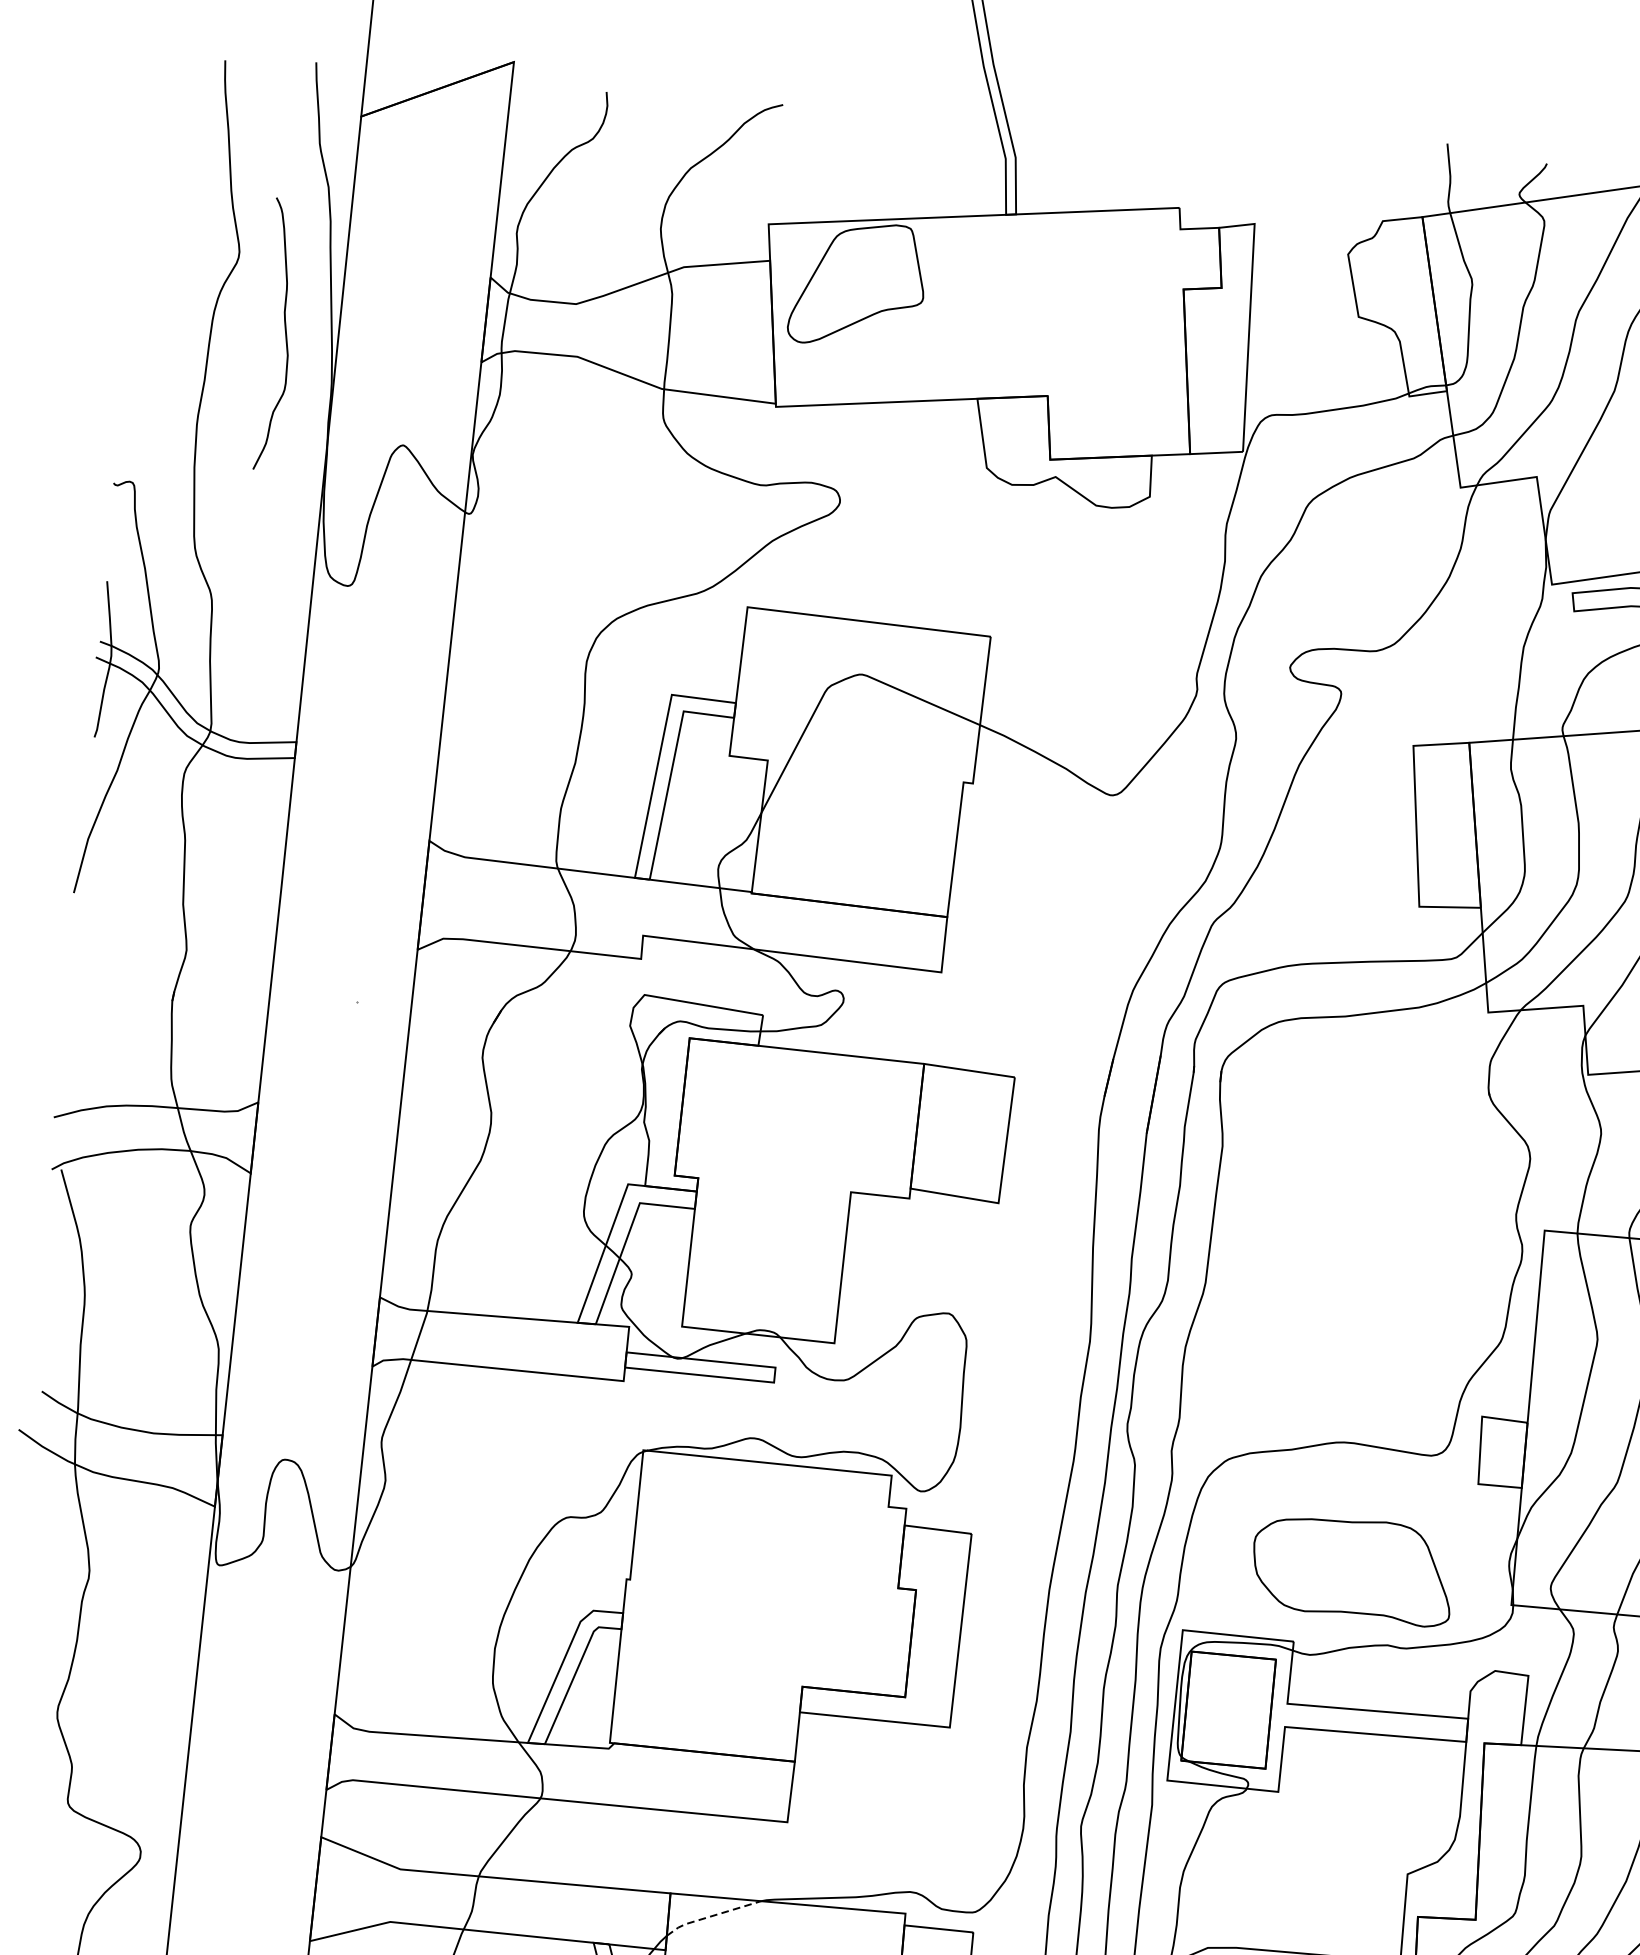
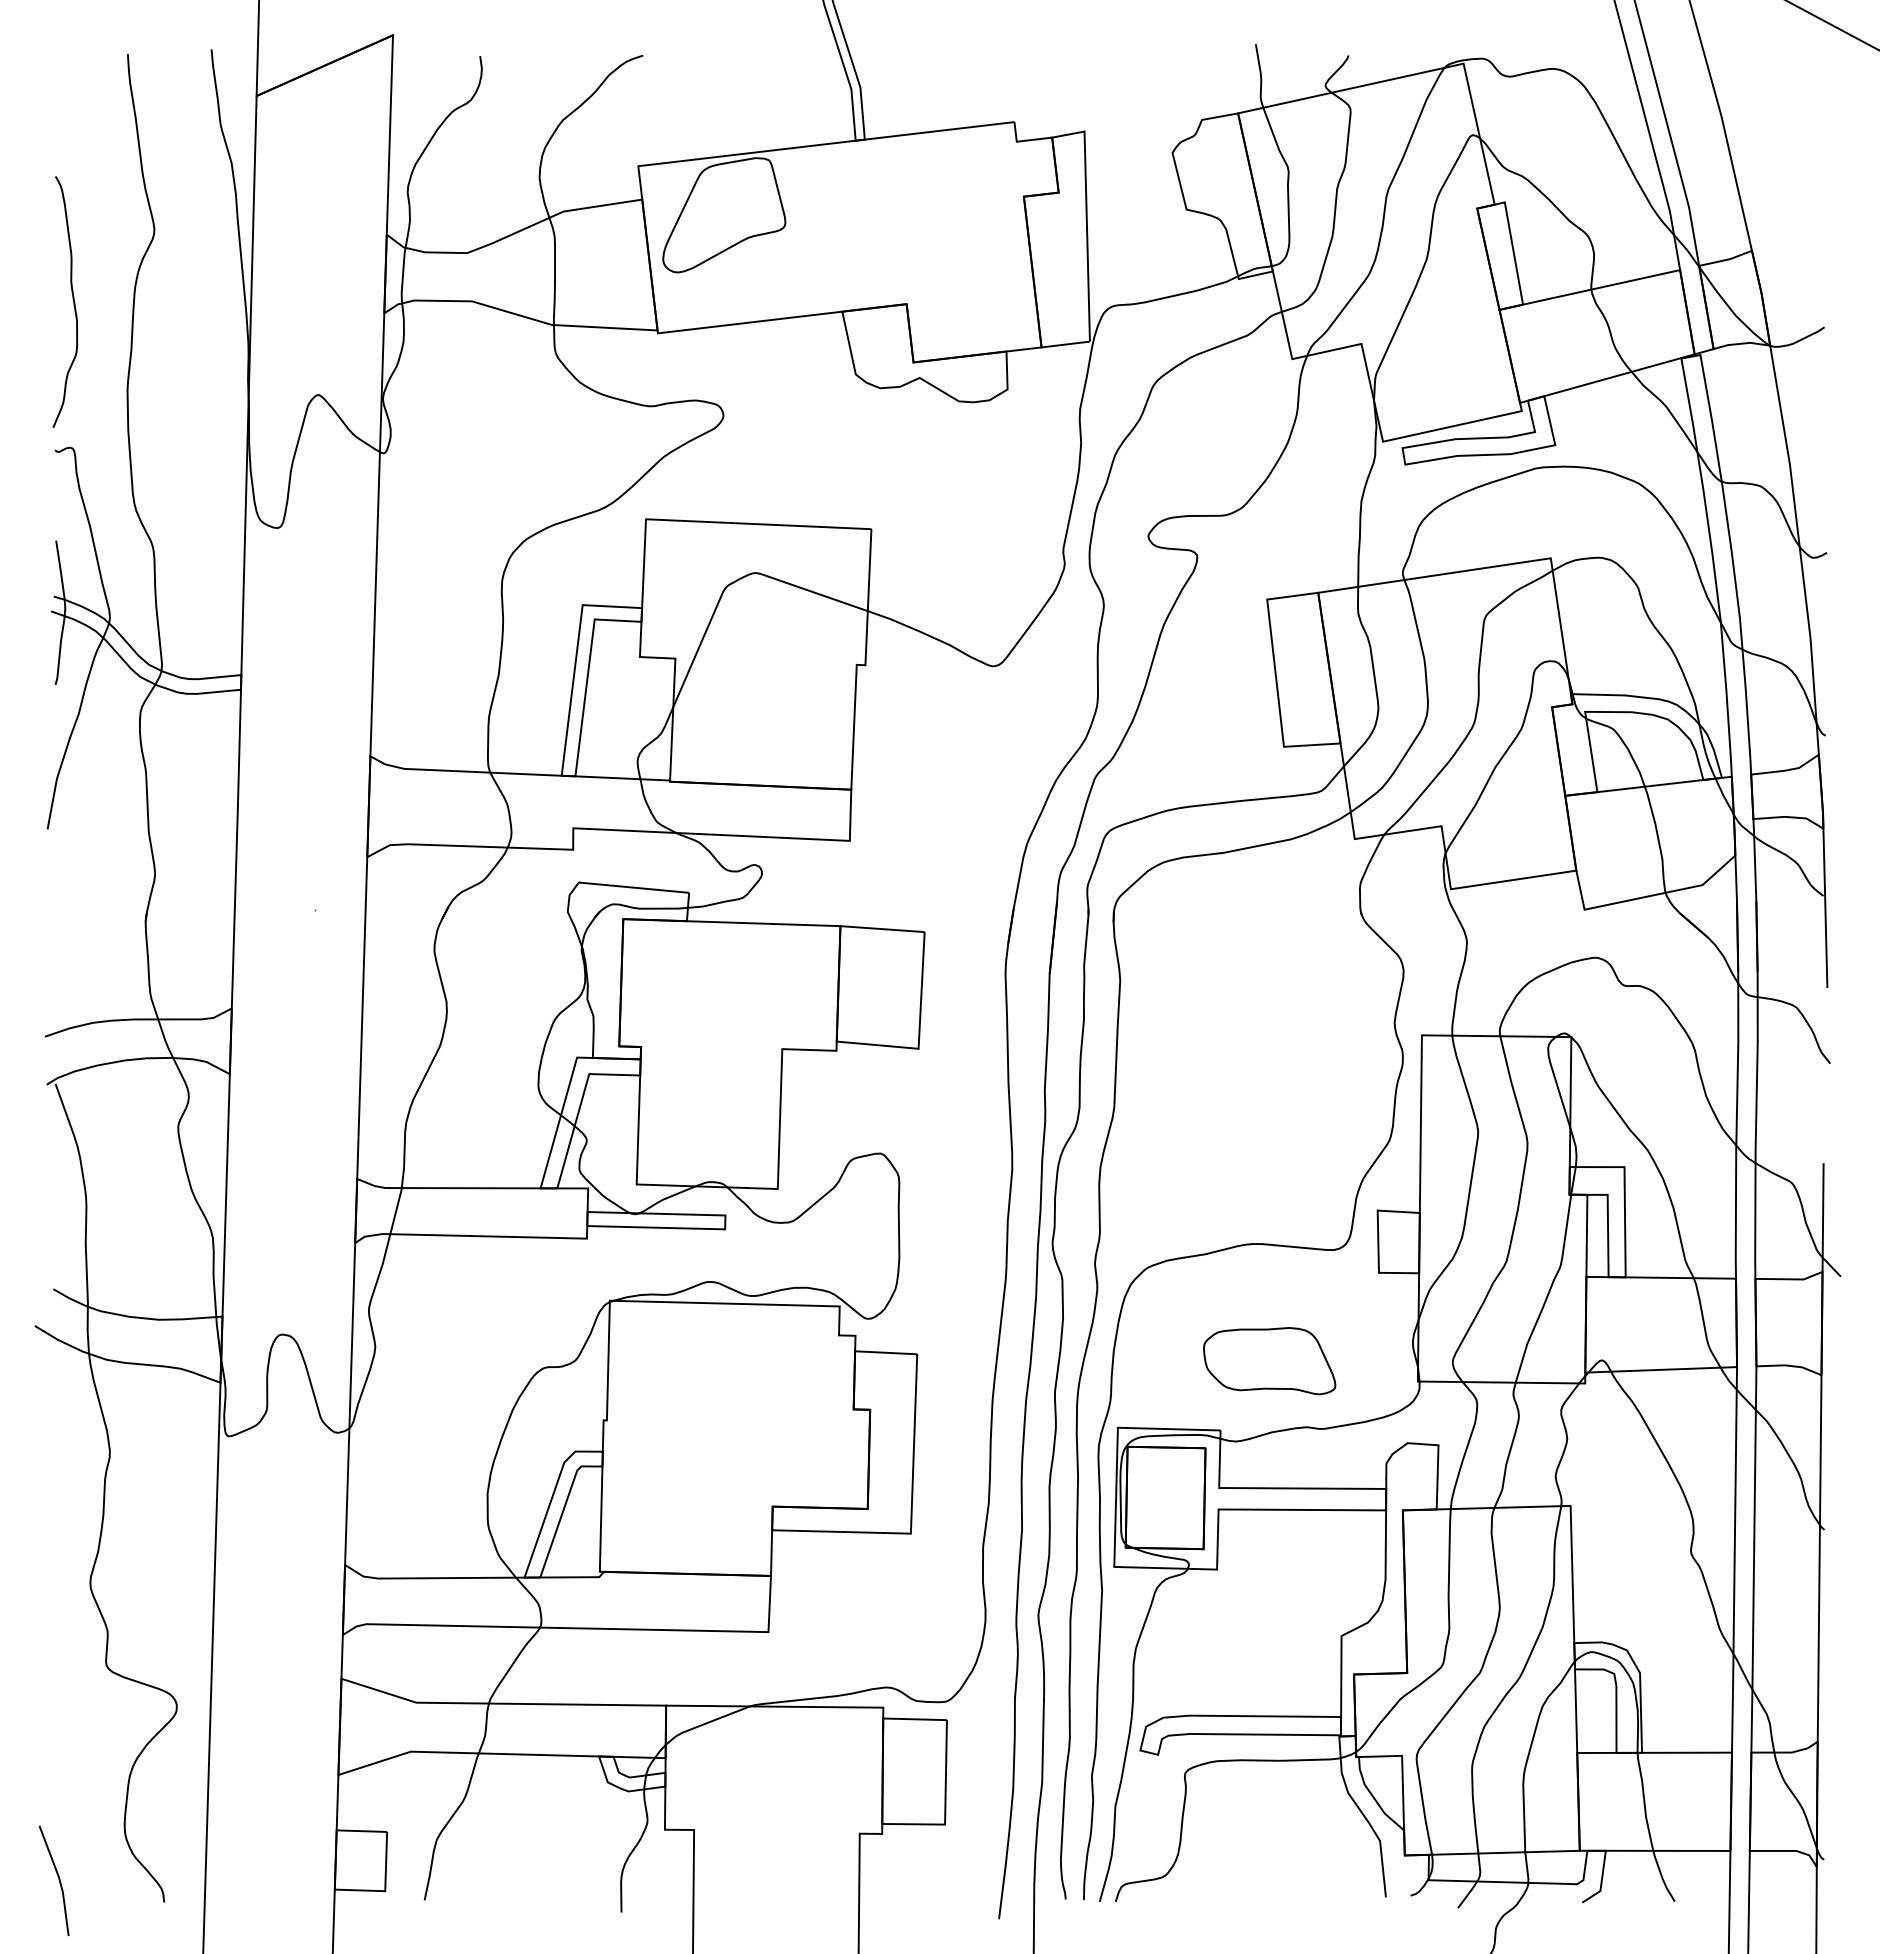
curve: (284, 332) -> (72, 299), moved
part: (1352, 1571) -> (1269, 1361), size x0.71
line: (711, 1915) -> (705, 1723), dashed -> solid

